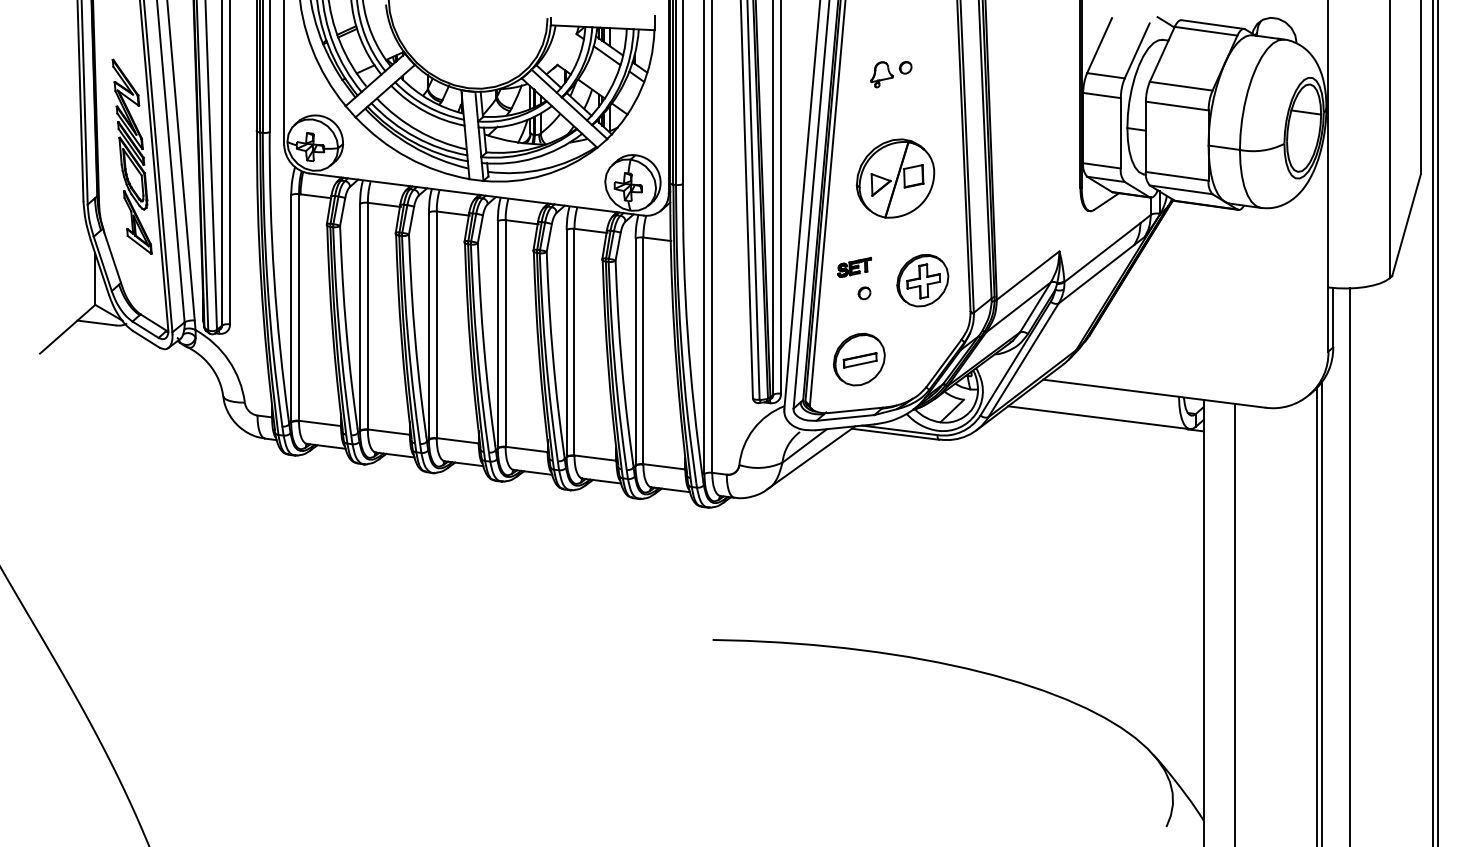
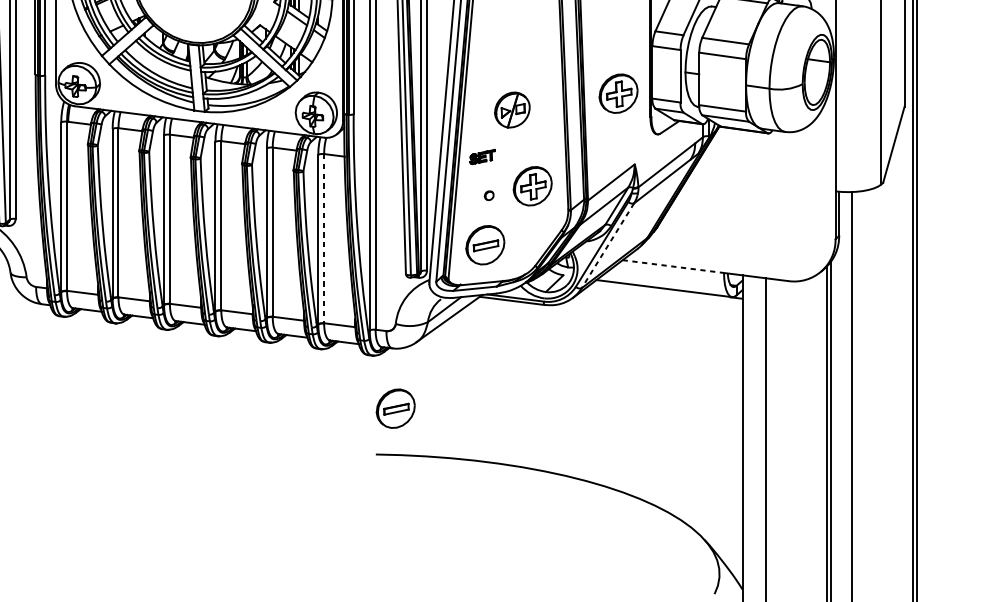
part: (891, 74) -> (509, 32), removed
part: (1037, 156) -> (618, 93), added
part: (895, 178) -> (512, 110), size x0.6
part: (854, 267) -> (482, 157), moved
line: (643, 351) -> (324, 239), solid -> dashed
line: (1023, 360) -> (607, 245), solid -> dashed
line: (1111, 388) -> (673, 266), solid -> dashed
part: (738, 578) -> (395, 408), added

